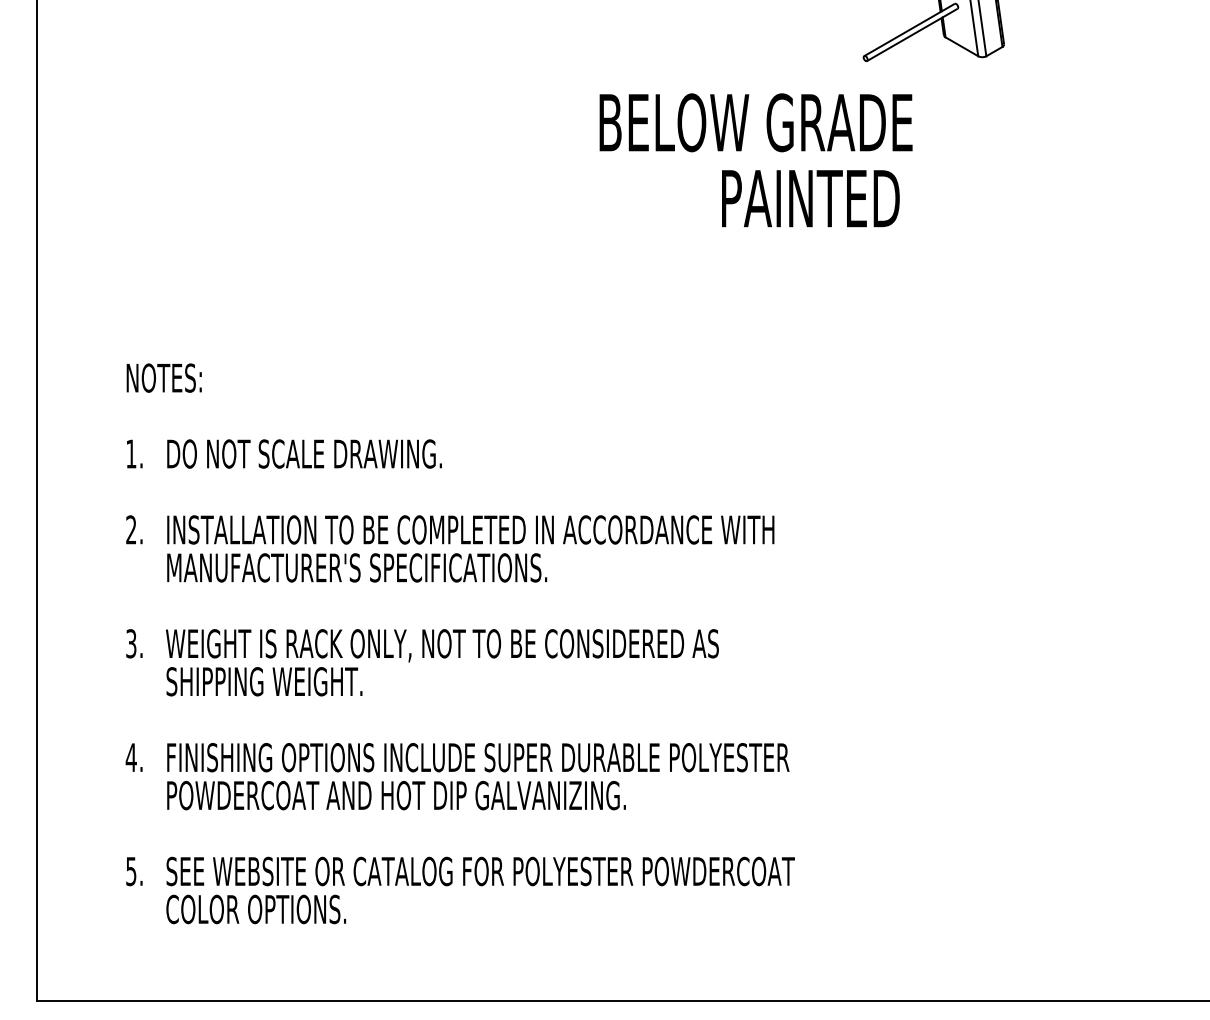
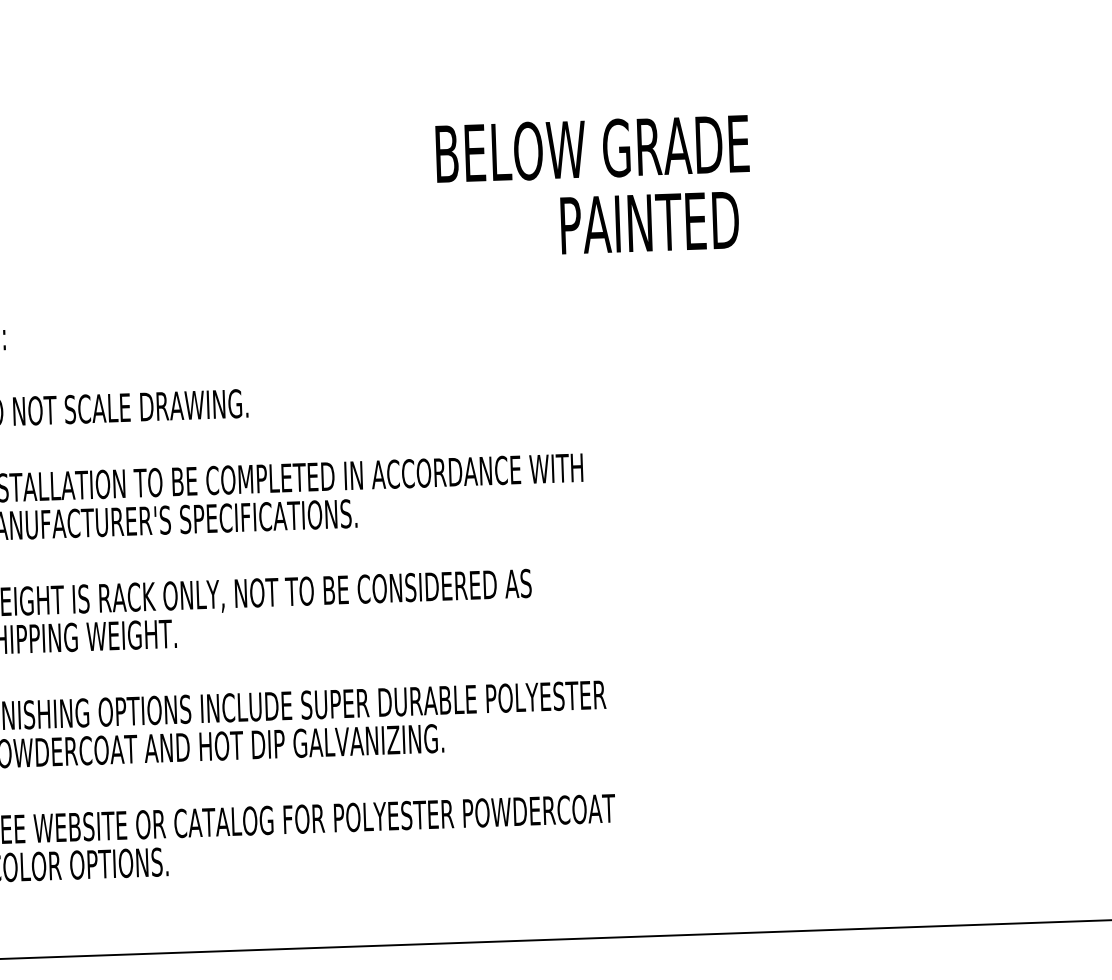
text: (755, 160) -> (593, 186), moved

